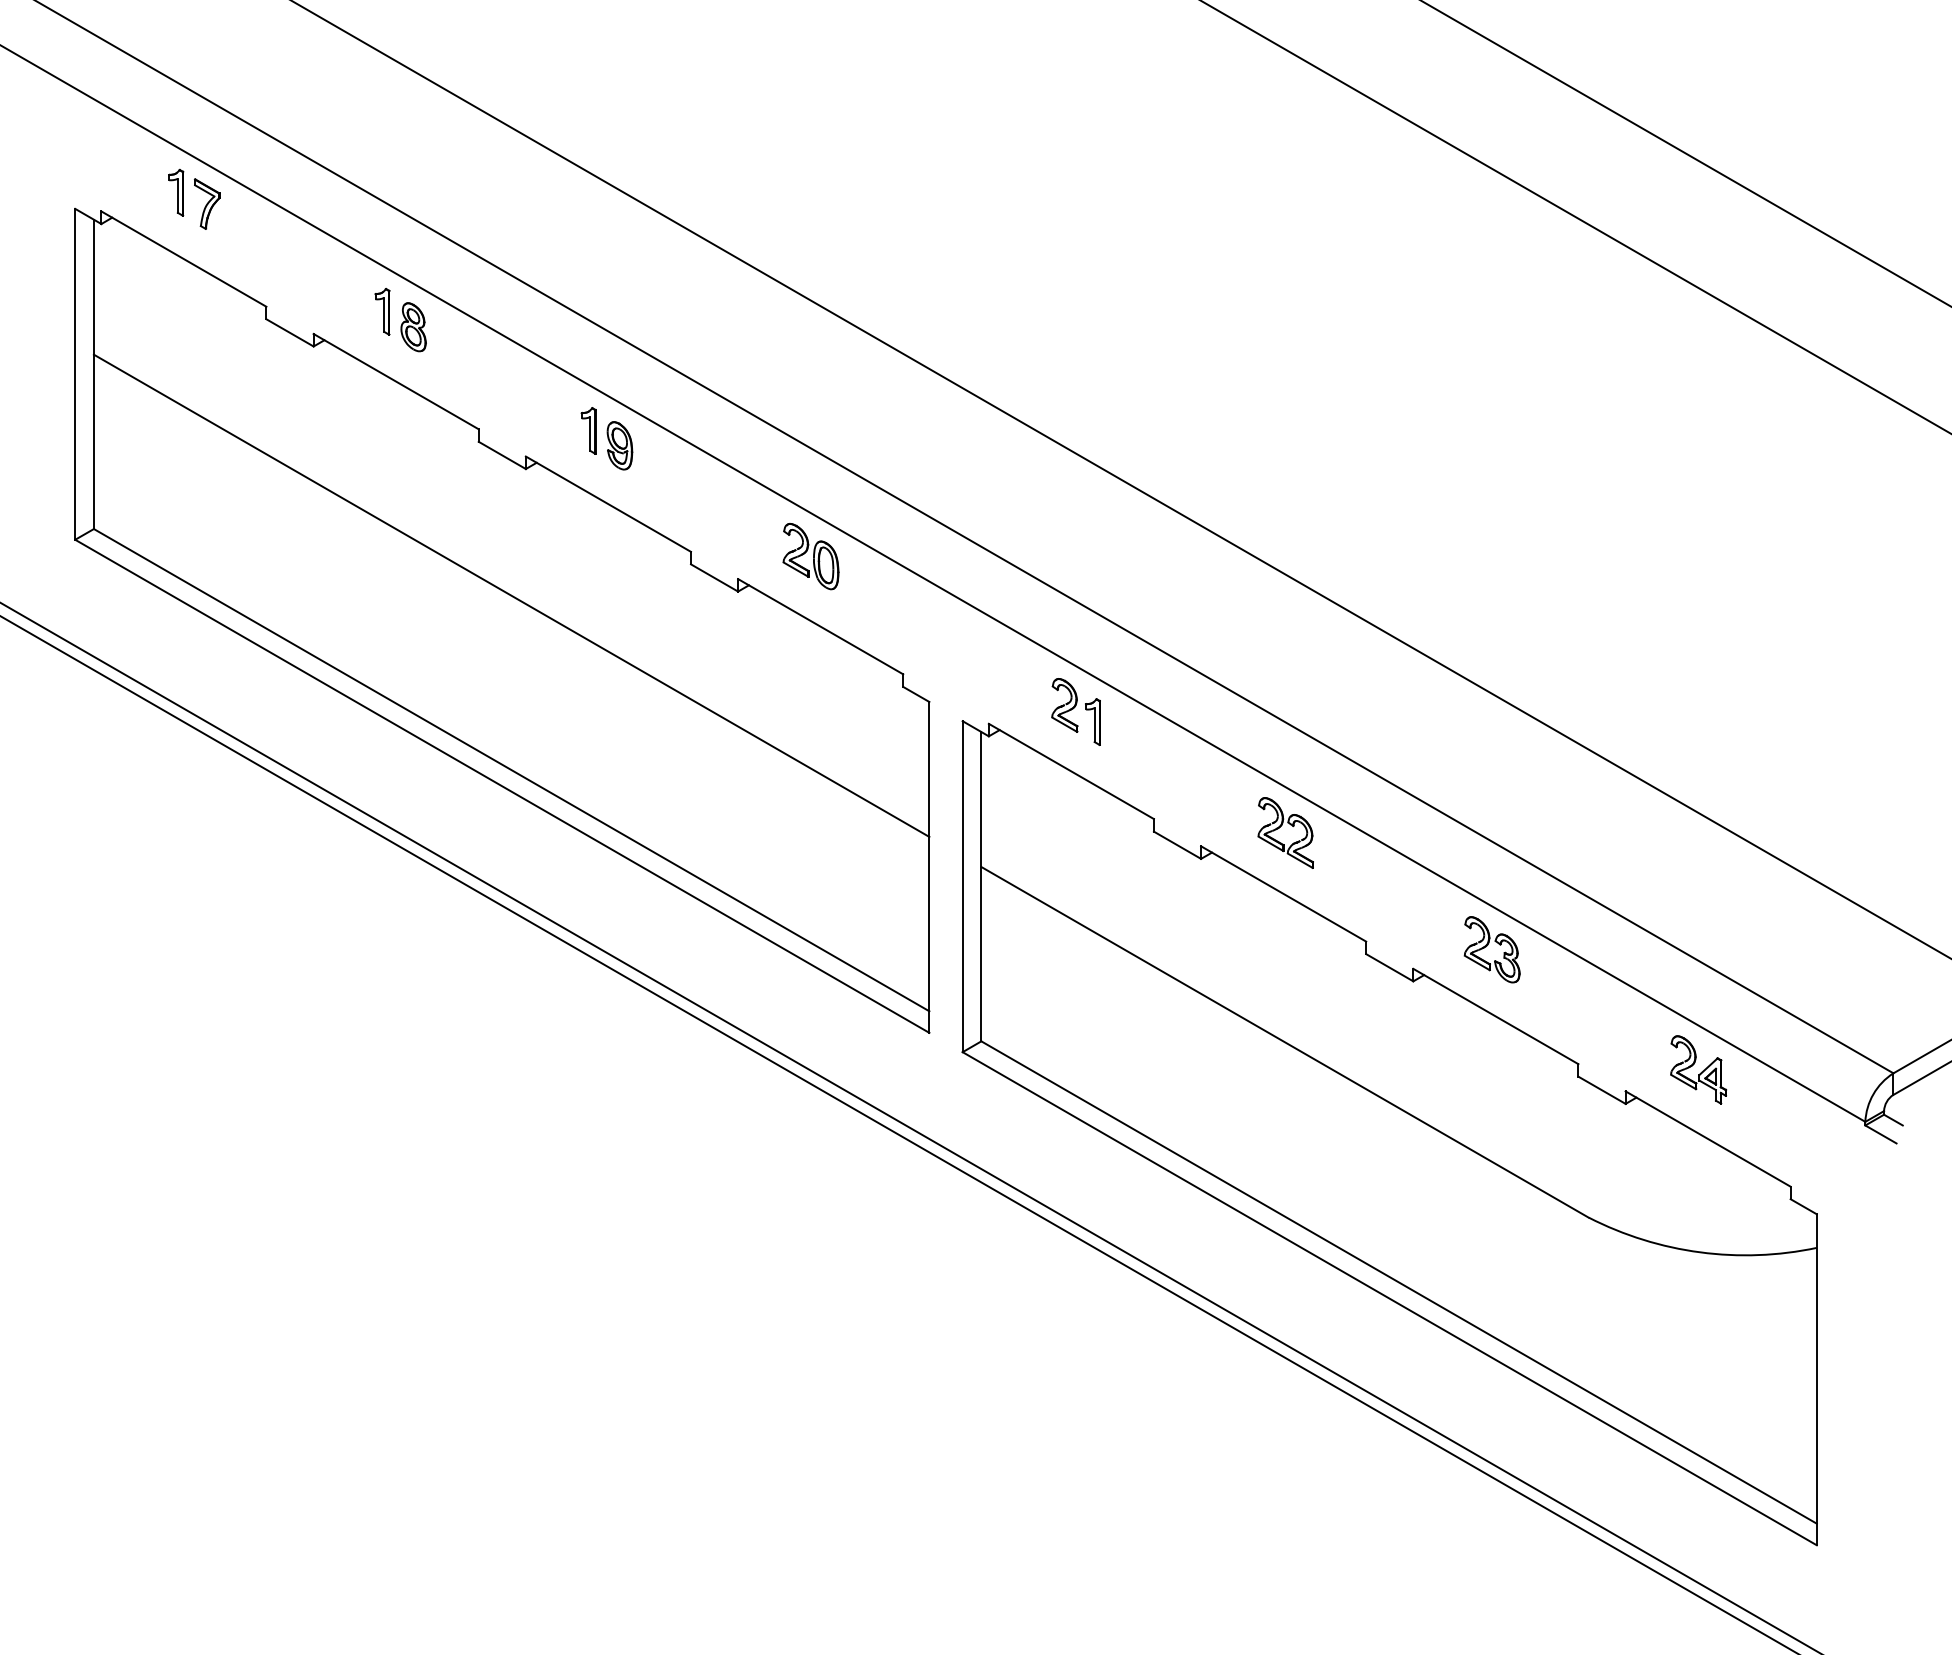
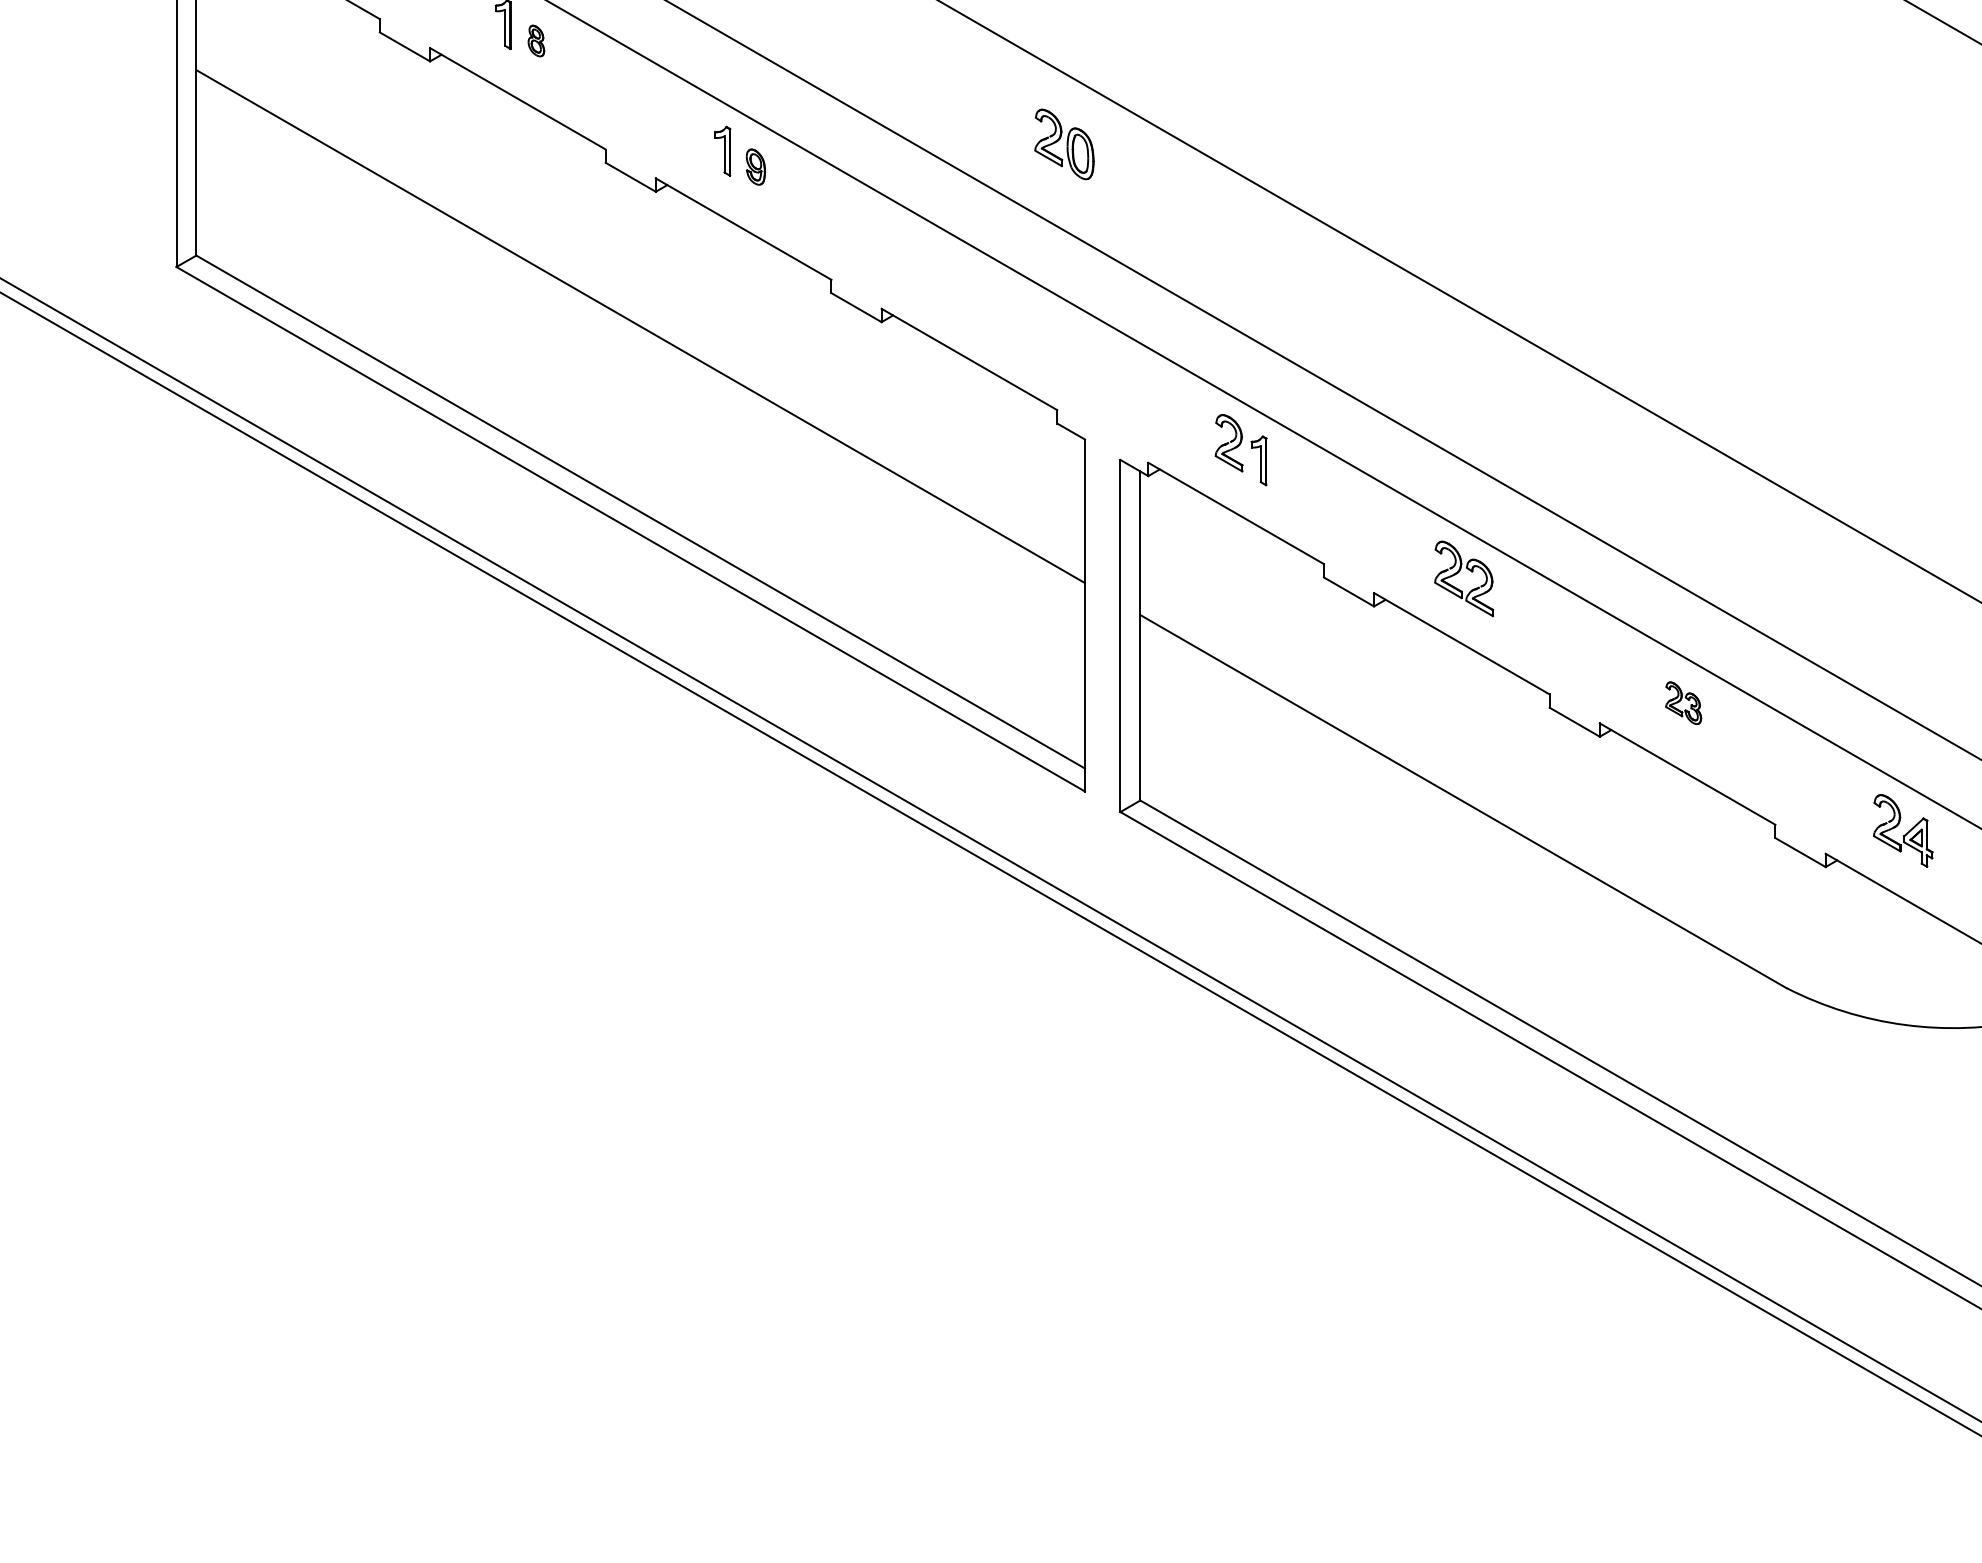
part: (413, 327) -> (536, 41), size x0.6
part: (619, 445) -> (755, 166), size x0.7
part: (810, 556) -> (1063, 144), moved
part: (1491, 949) -> (1682, 702), size x0.6

